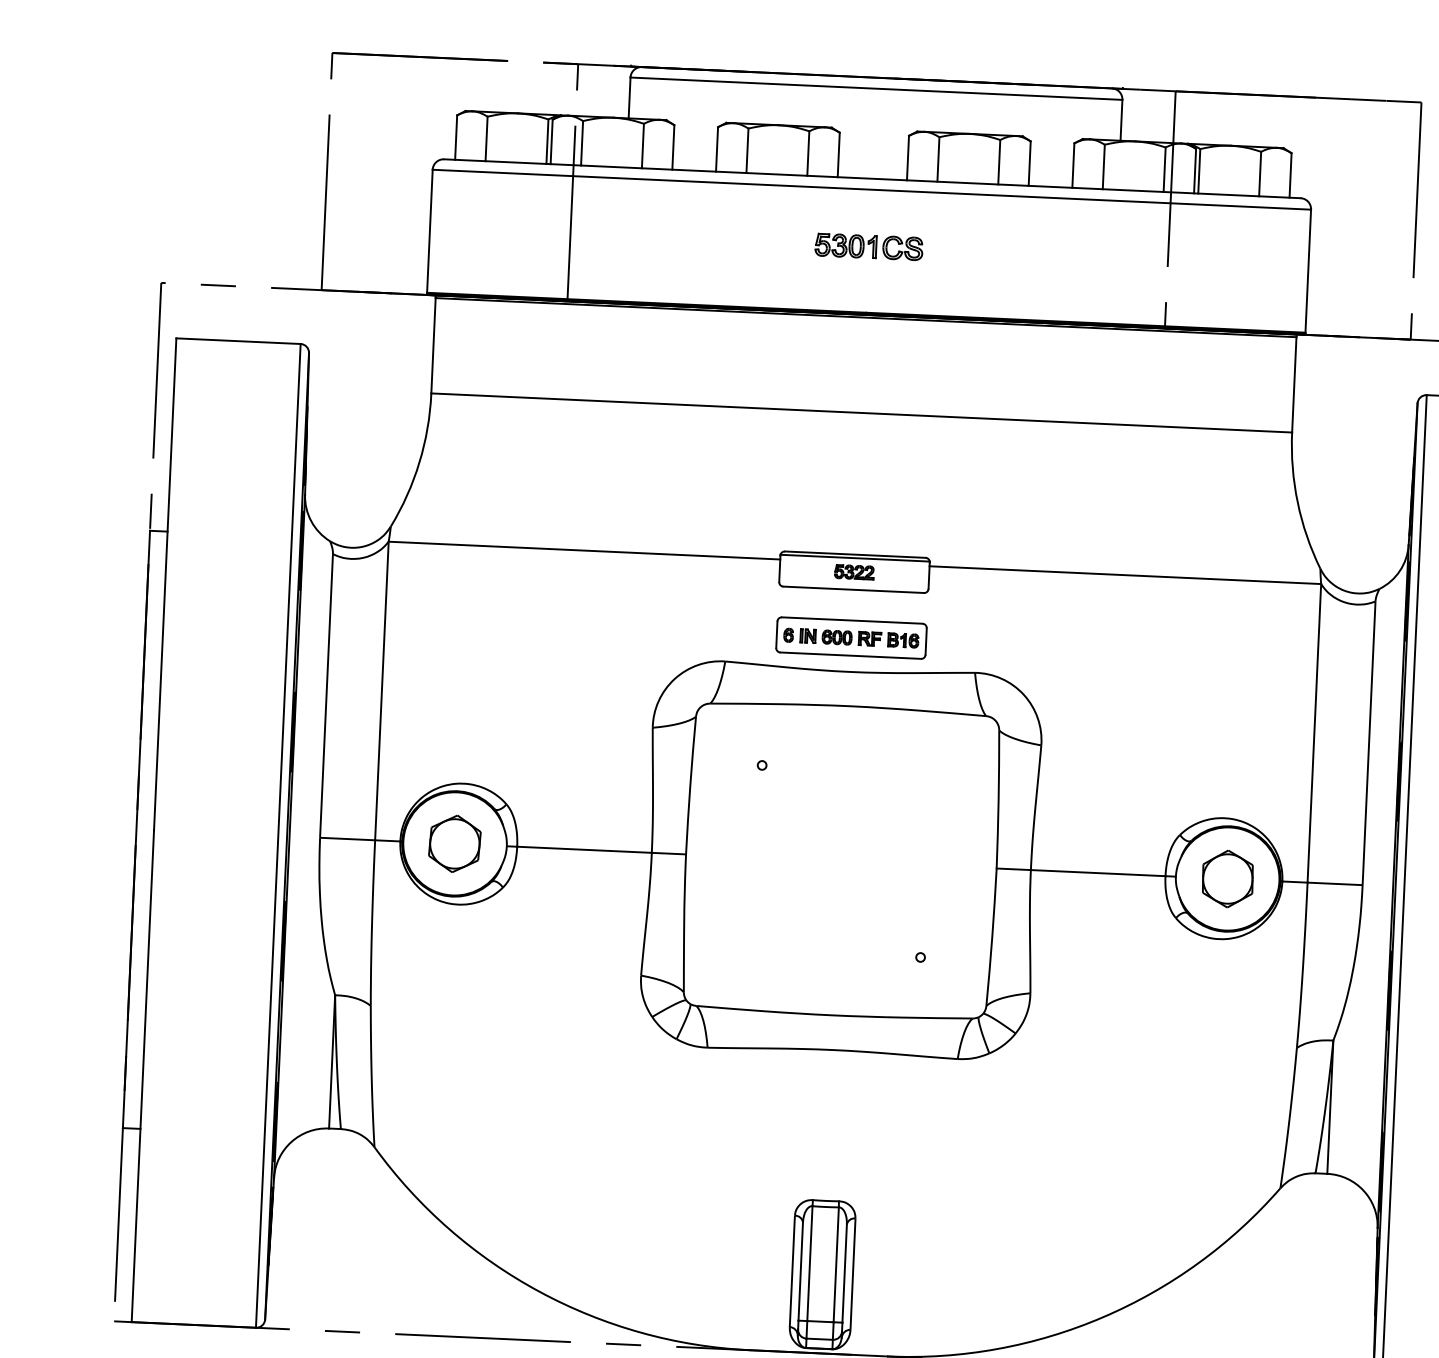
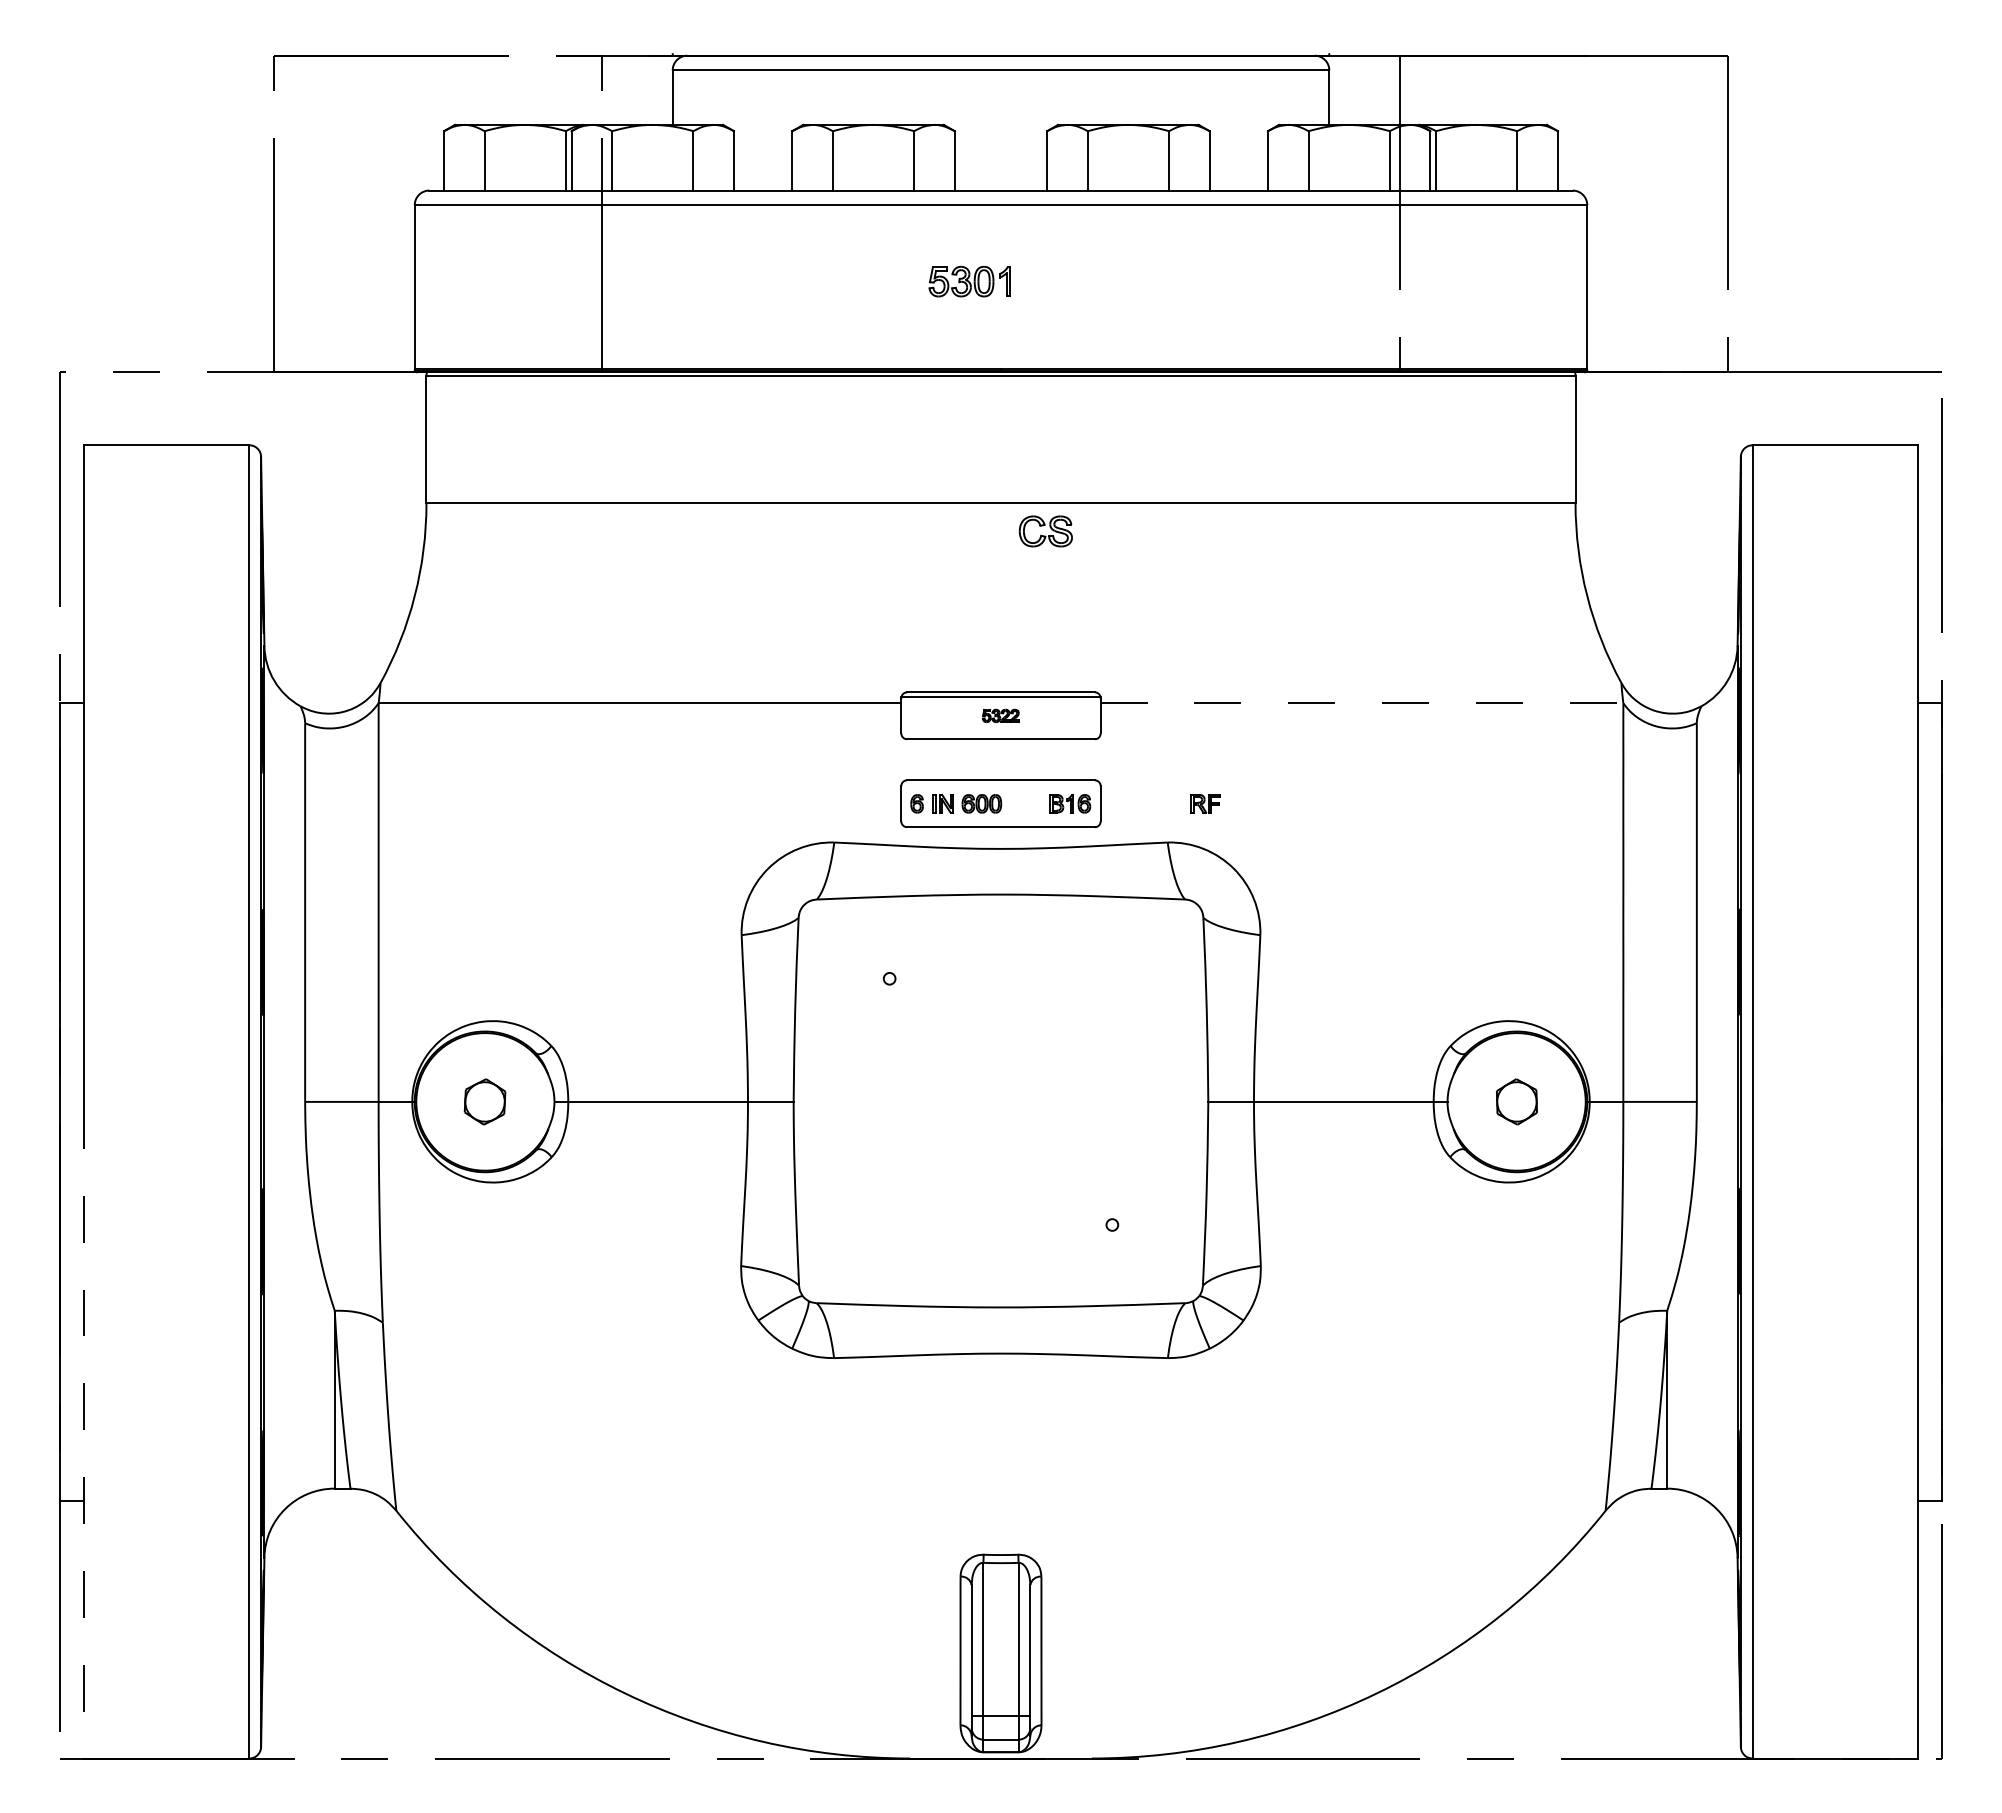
part: (902, 248) -> (1045, 531), moved
part: (854, 571) -> (1000, 715), size x0.7
line: (1125, 575) -> (1362, 703), solid -> dashed
part: (869, 638) -> (1205, 803), moved
part: (454, 843) -> (484, 1101), size x0.6
part: (1227, 878) -> (1516, 1101), size x0.6
line: (142, 1076) -> (83, 1430), solid -> dashed

